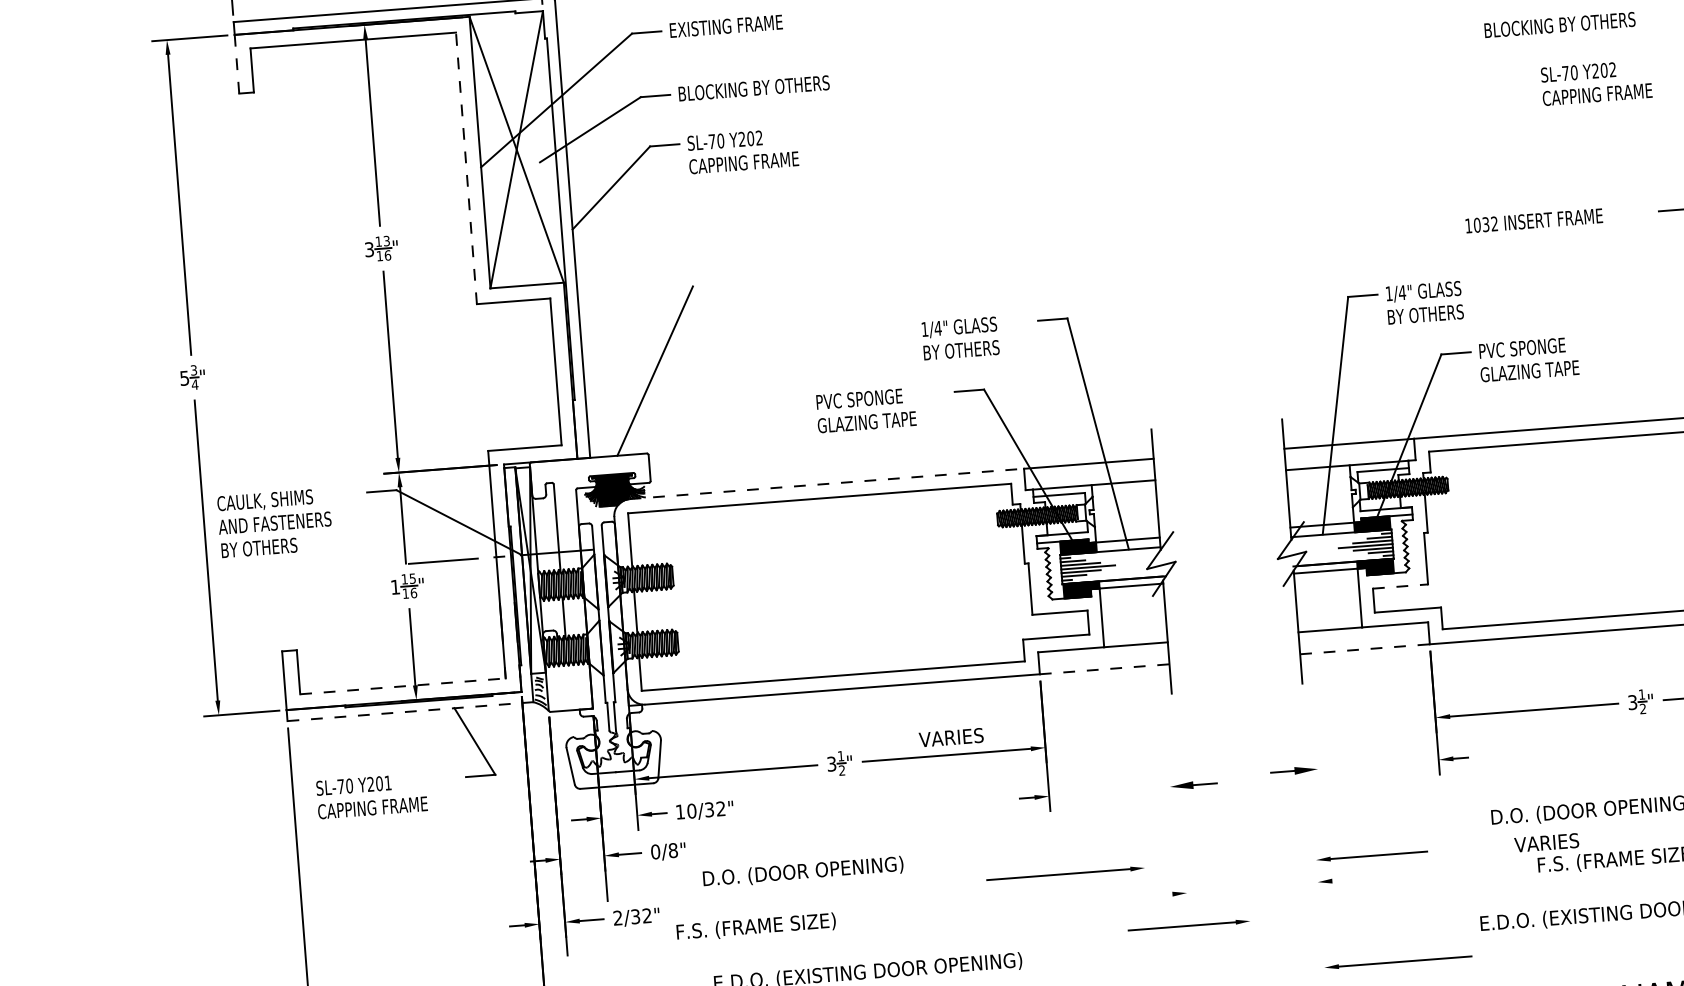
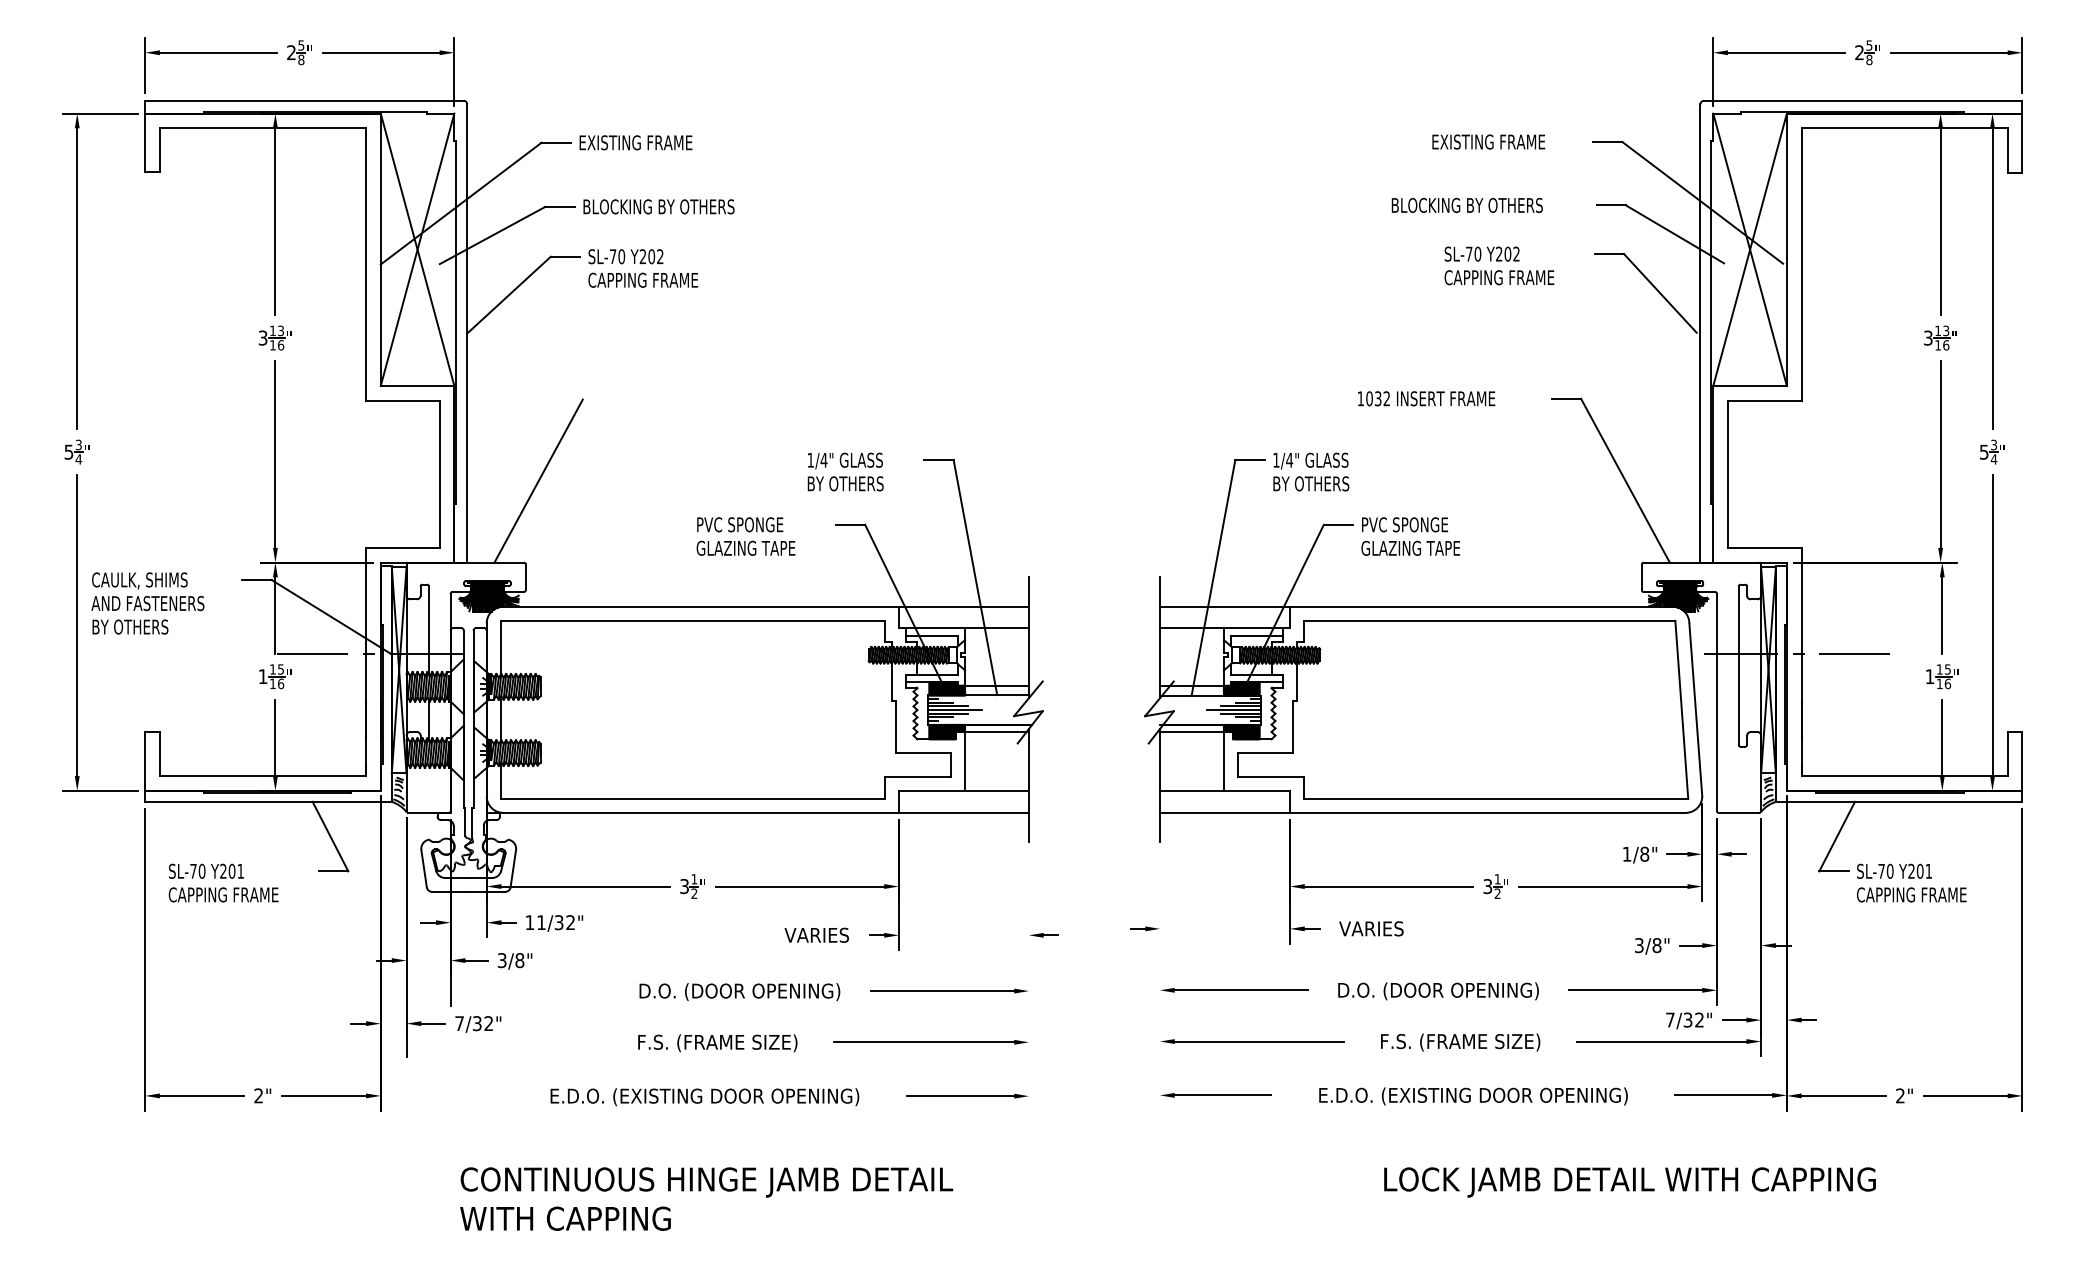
line: (237, 64) -> (145, 143), dashed -> solid
line: (466, 168) -> (366, 264), dashed -> solid
line: (827, 483) -> (701, 606), dashed -> solid
line: (1400, 586) -> (1265, 753), dashed -> solid
line: (1365, 648) -> (1225, 812), dashed -> solid
line: (1105, 668) -> (964, 812), dashed -> solid
line: (403, 686) -> (263, 776), dashed -> solid
line: (411, 711) -> (269, 801), dashed -> solid
text: (950, 736) -> (816, 934), moved
part: (1293, 770) -> (1144, 928), size x0.62
part: (1193, 785) -> (1043, 935), size x0.62
text: (691, 810) -> (541, 922), 10/32" -> 11/32"
text: (1546, 842) -> (1371, 928), moved
text: (654, 851) -> (501, 960), 0/8" -> 3/8"
part: (1371, 855) -> (1215, 1095), moved
text: (802, 871) -> (739, 991), moved
part: (1065, 873) -> (949, 990), moved
line: (1416, 874) -> (1259, 1041), added
line: (1081, 901) -> (923, 1042), added
text: (617, 917) -> (459, 1023), 2/32" -> 7/32"
part: (1189, 925) -> (967, 1095), moved
text: (756, 927) -> (717, 1043), moved
part: (1398, 962) -> (1234, 990), moved

